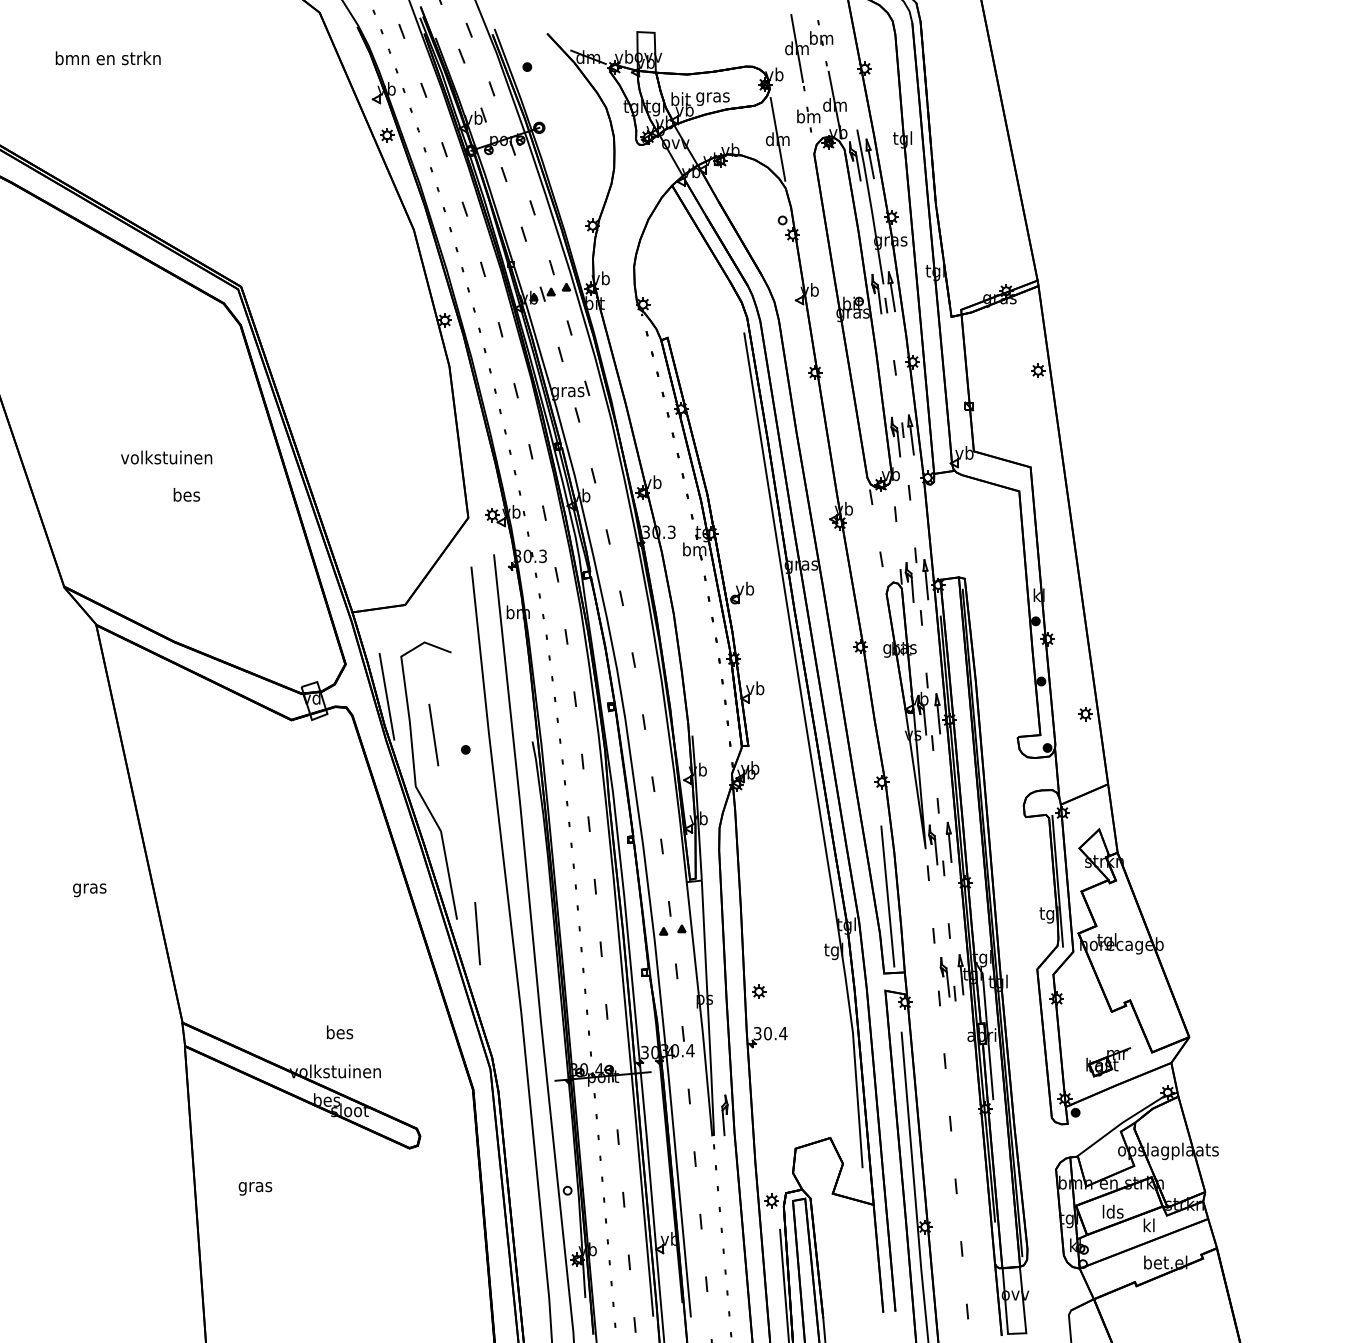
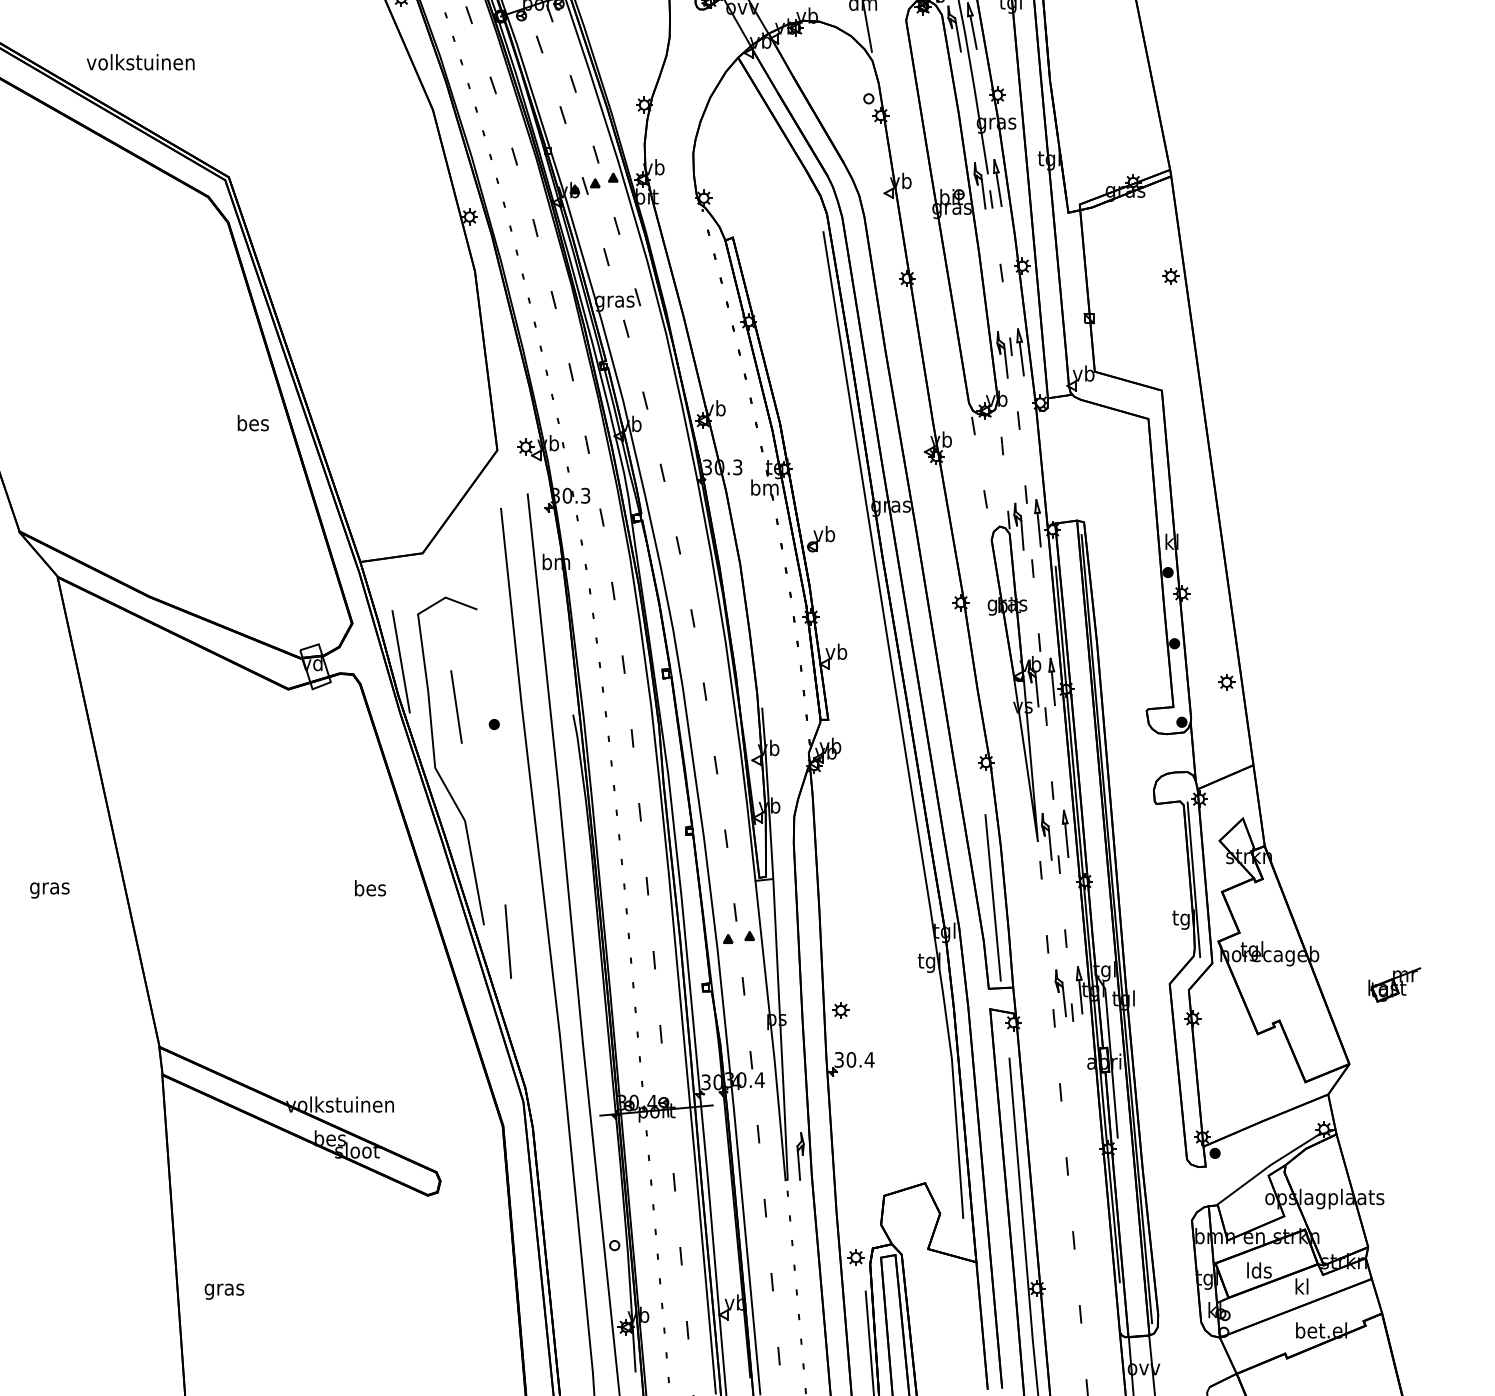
text: (166, 457) -> (140, 62), moved
text: (186, 494) -> (252, 422), moved
text: (340, 1032) -> (371, 888), moved
part: (1108, 1062) -> (1394, 985), moved
text: (255, 1188) -> (224, 1291), moved

